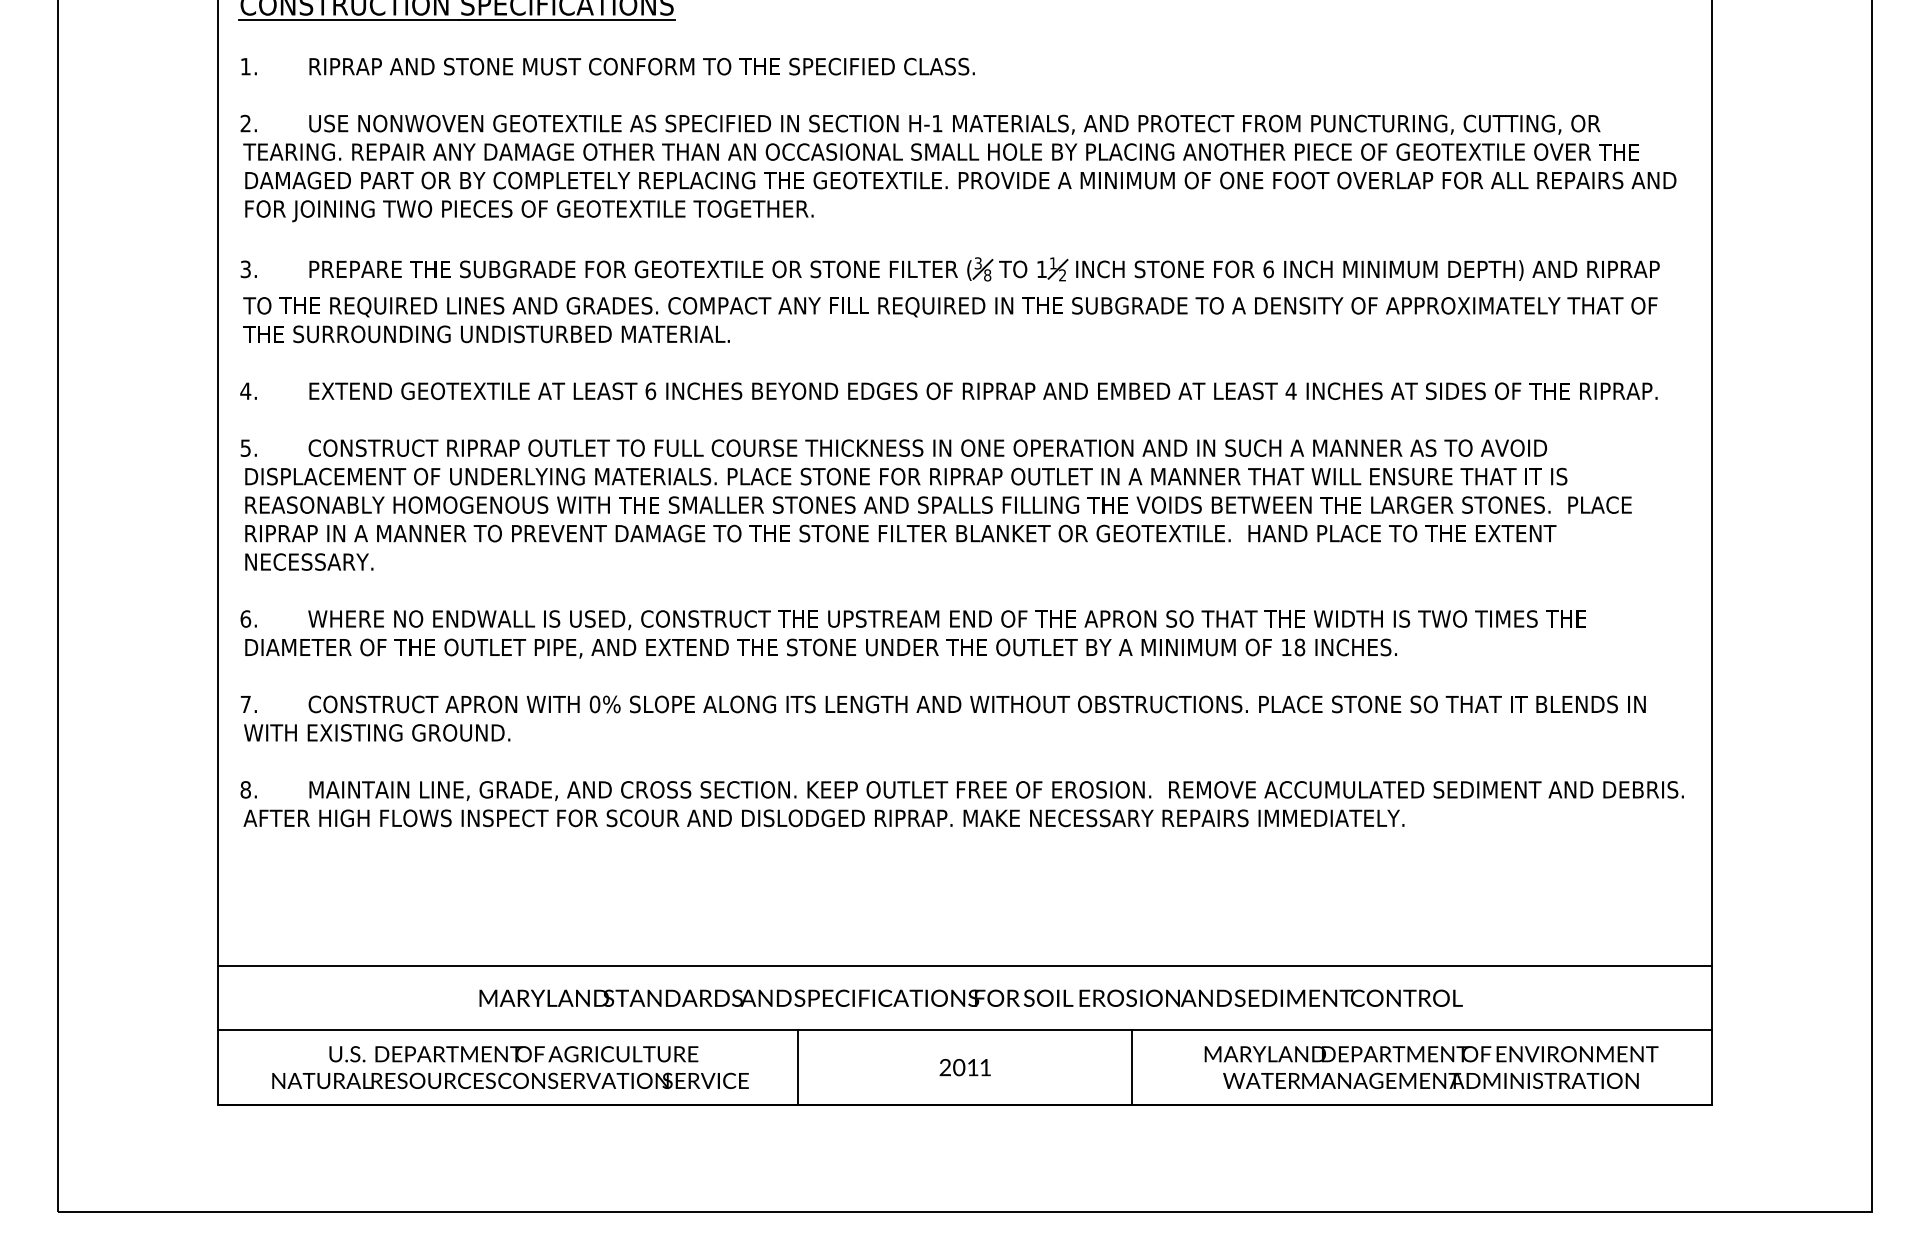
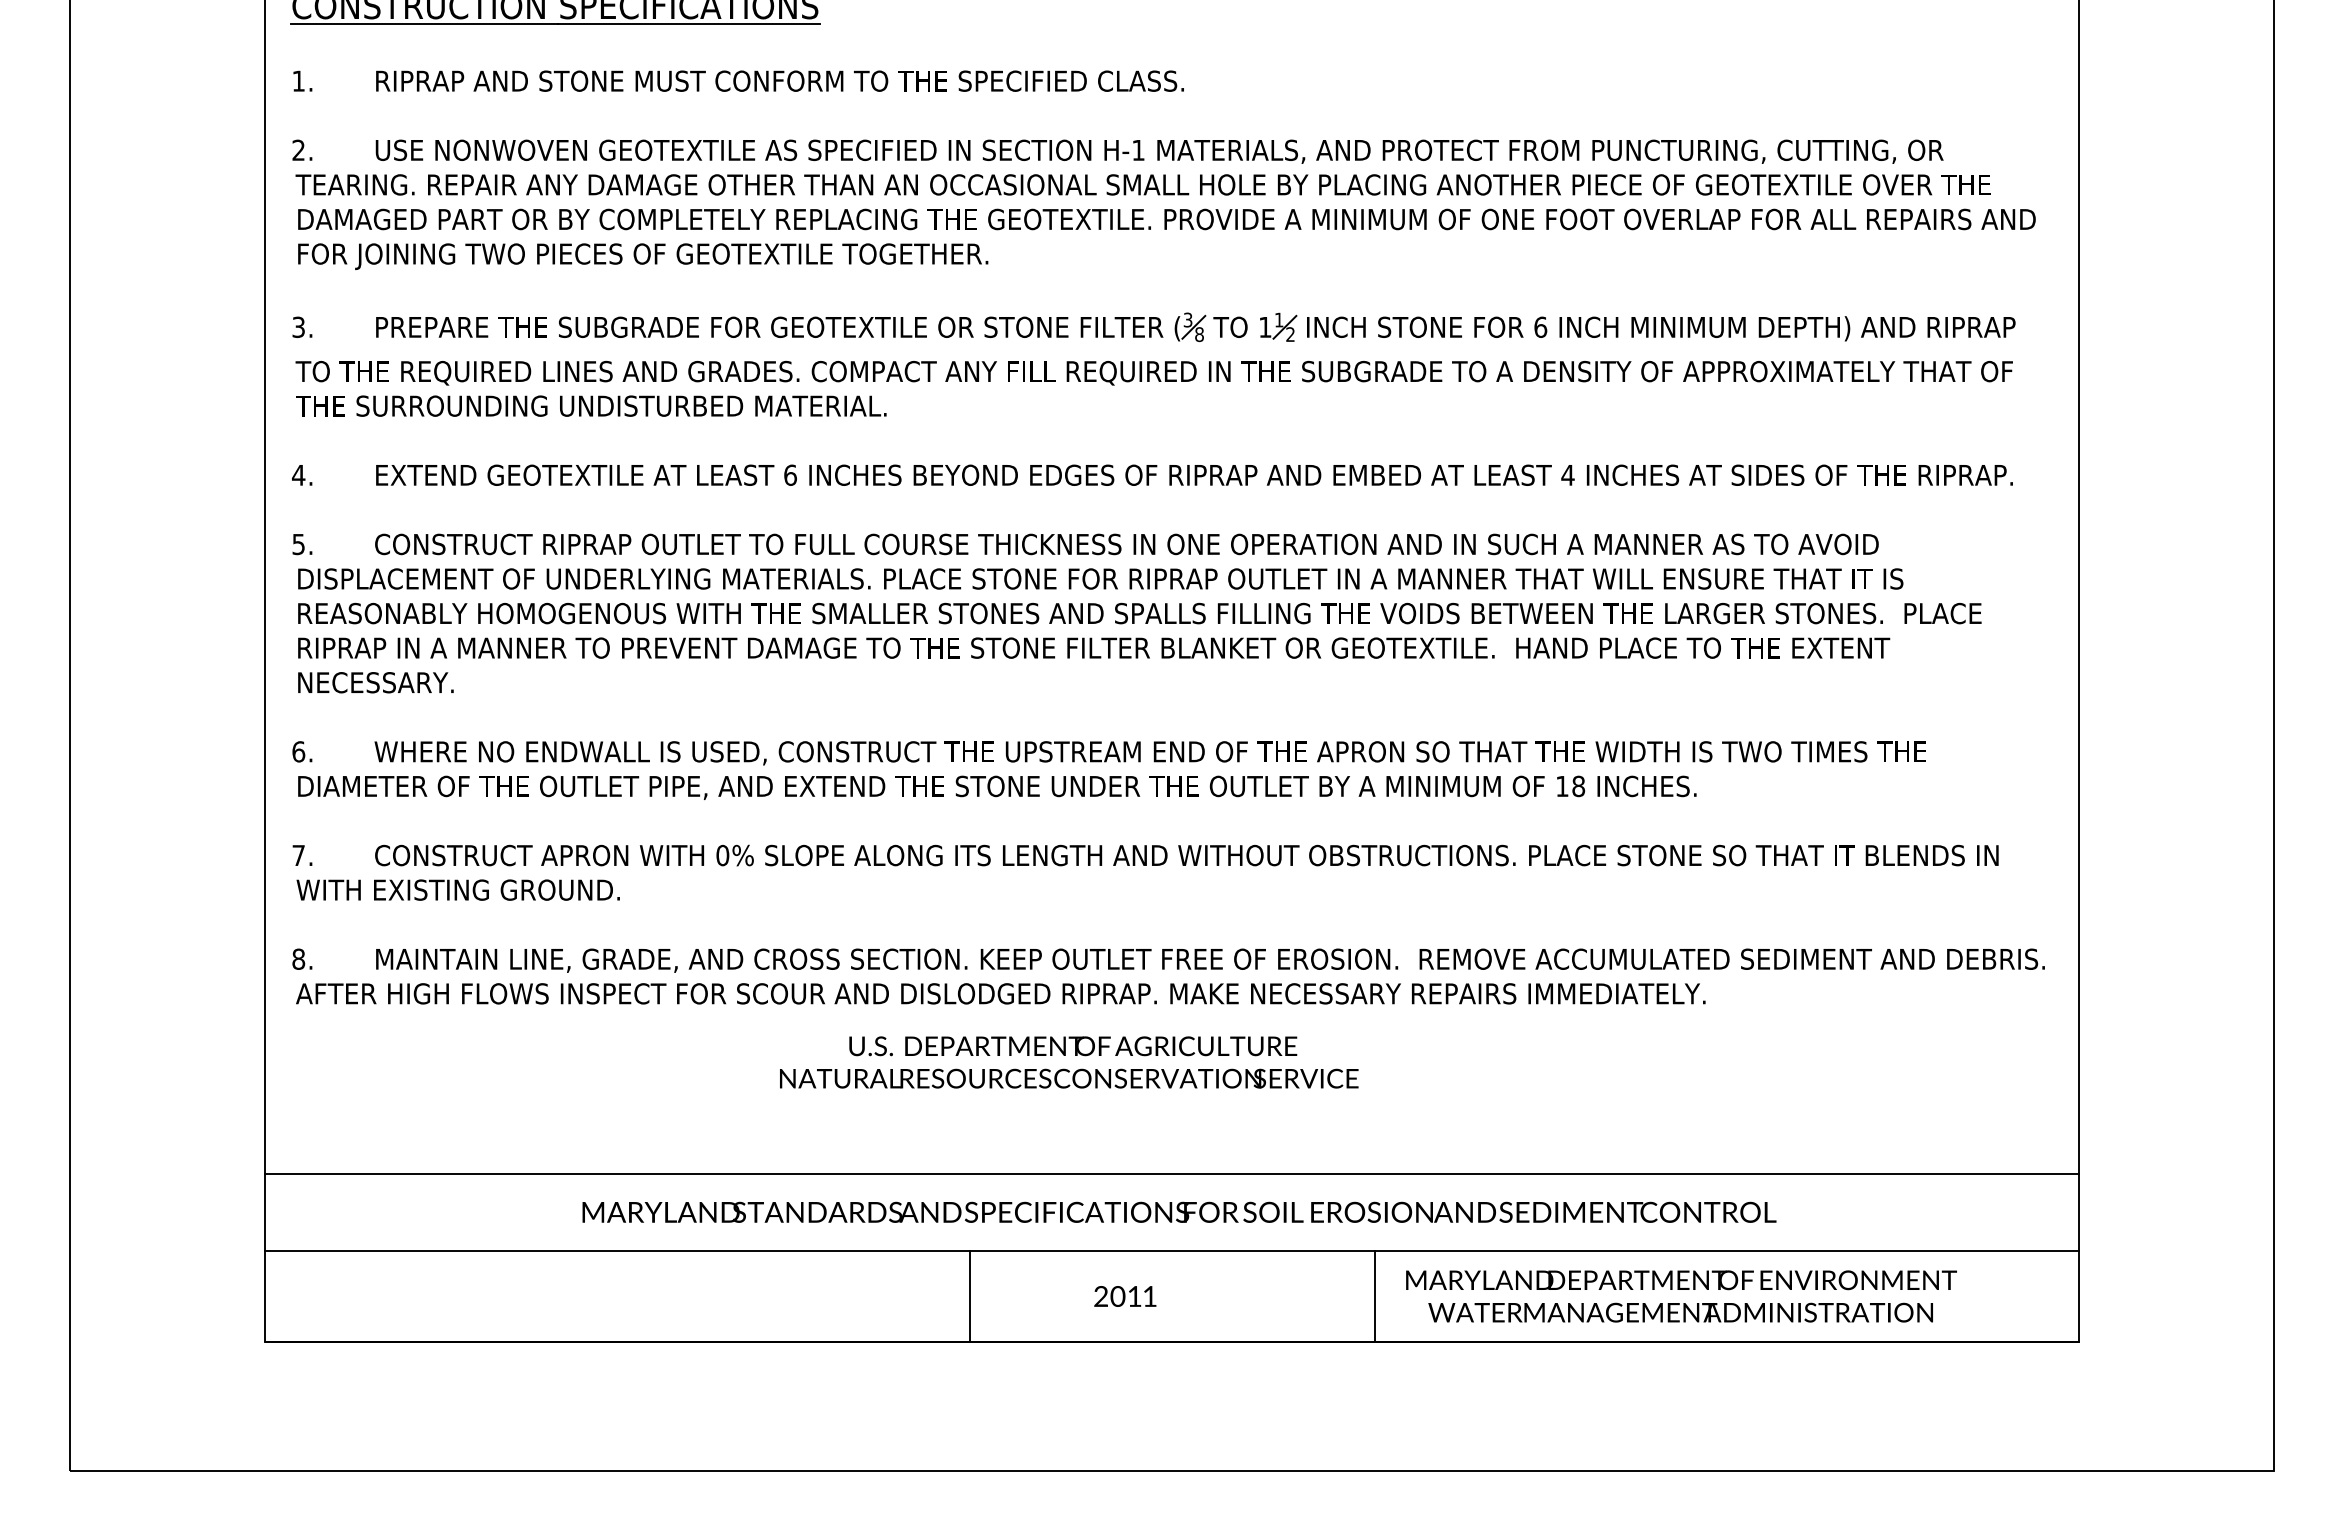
text: (510, 1067) -> (1069, 1062), moved
text: (965, 1067) -> (1125, 1296), moved
text: (1431, 1067) -> (1681, 1296), moved

